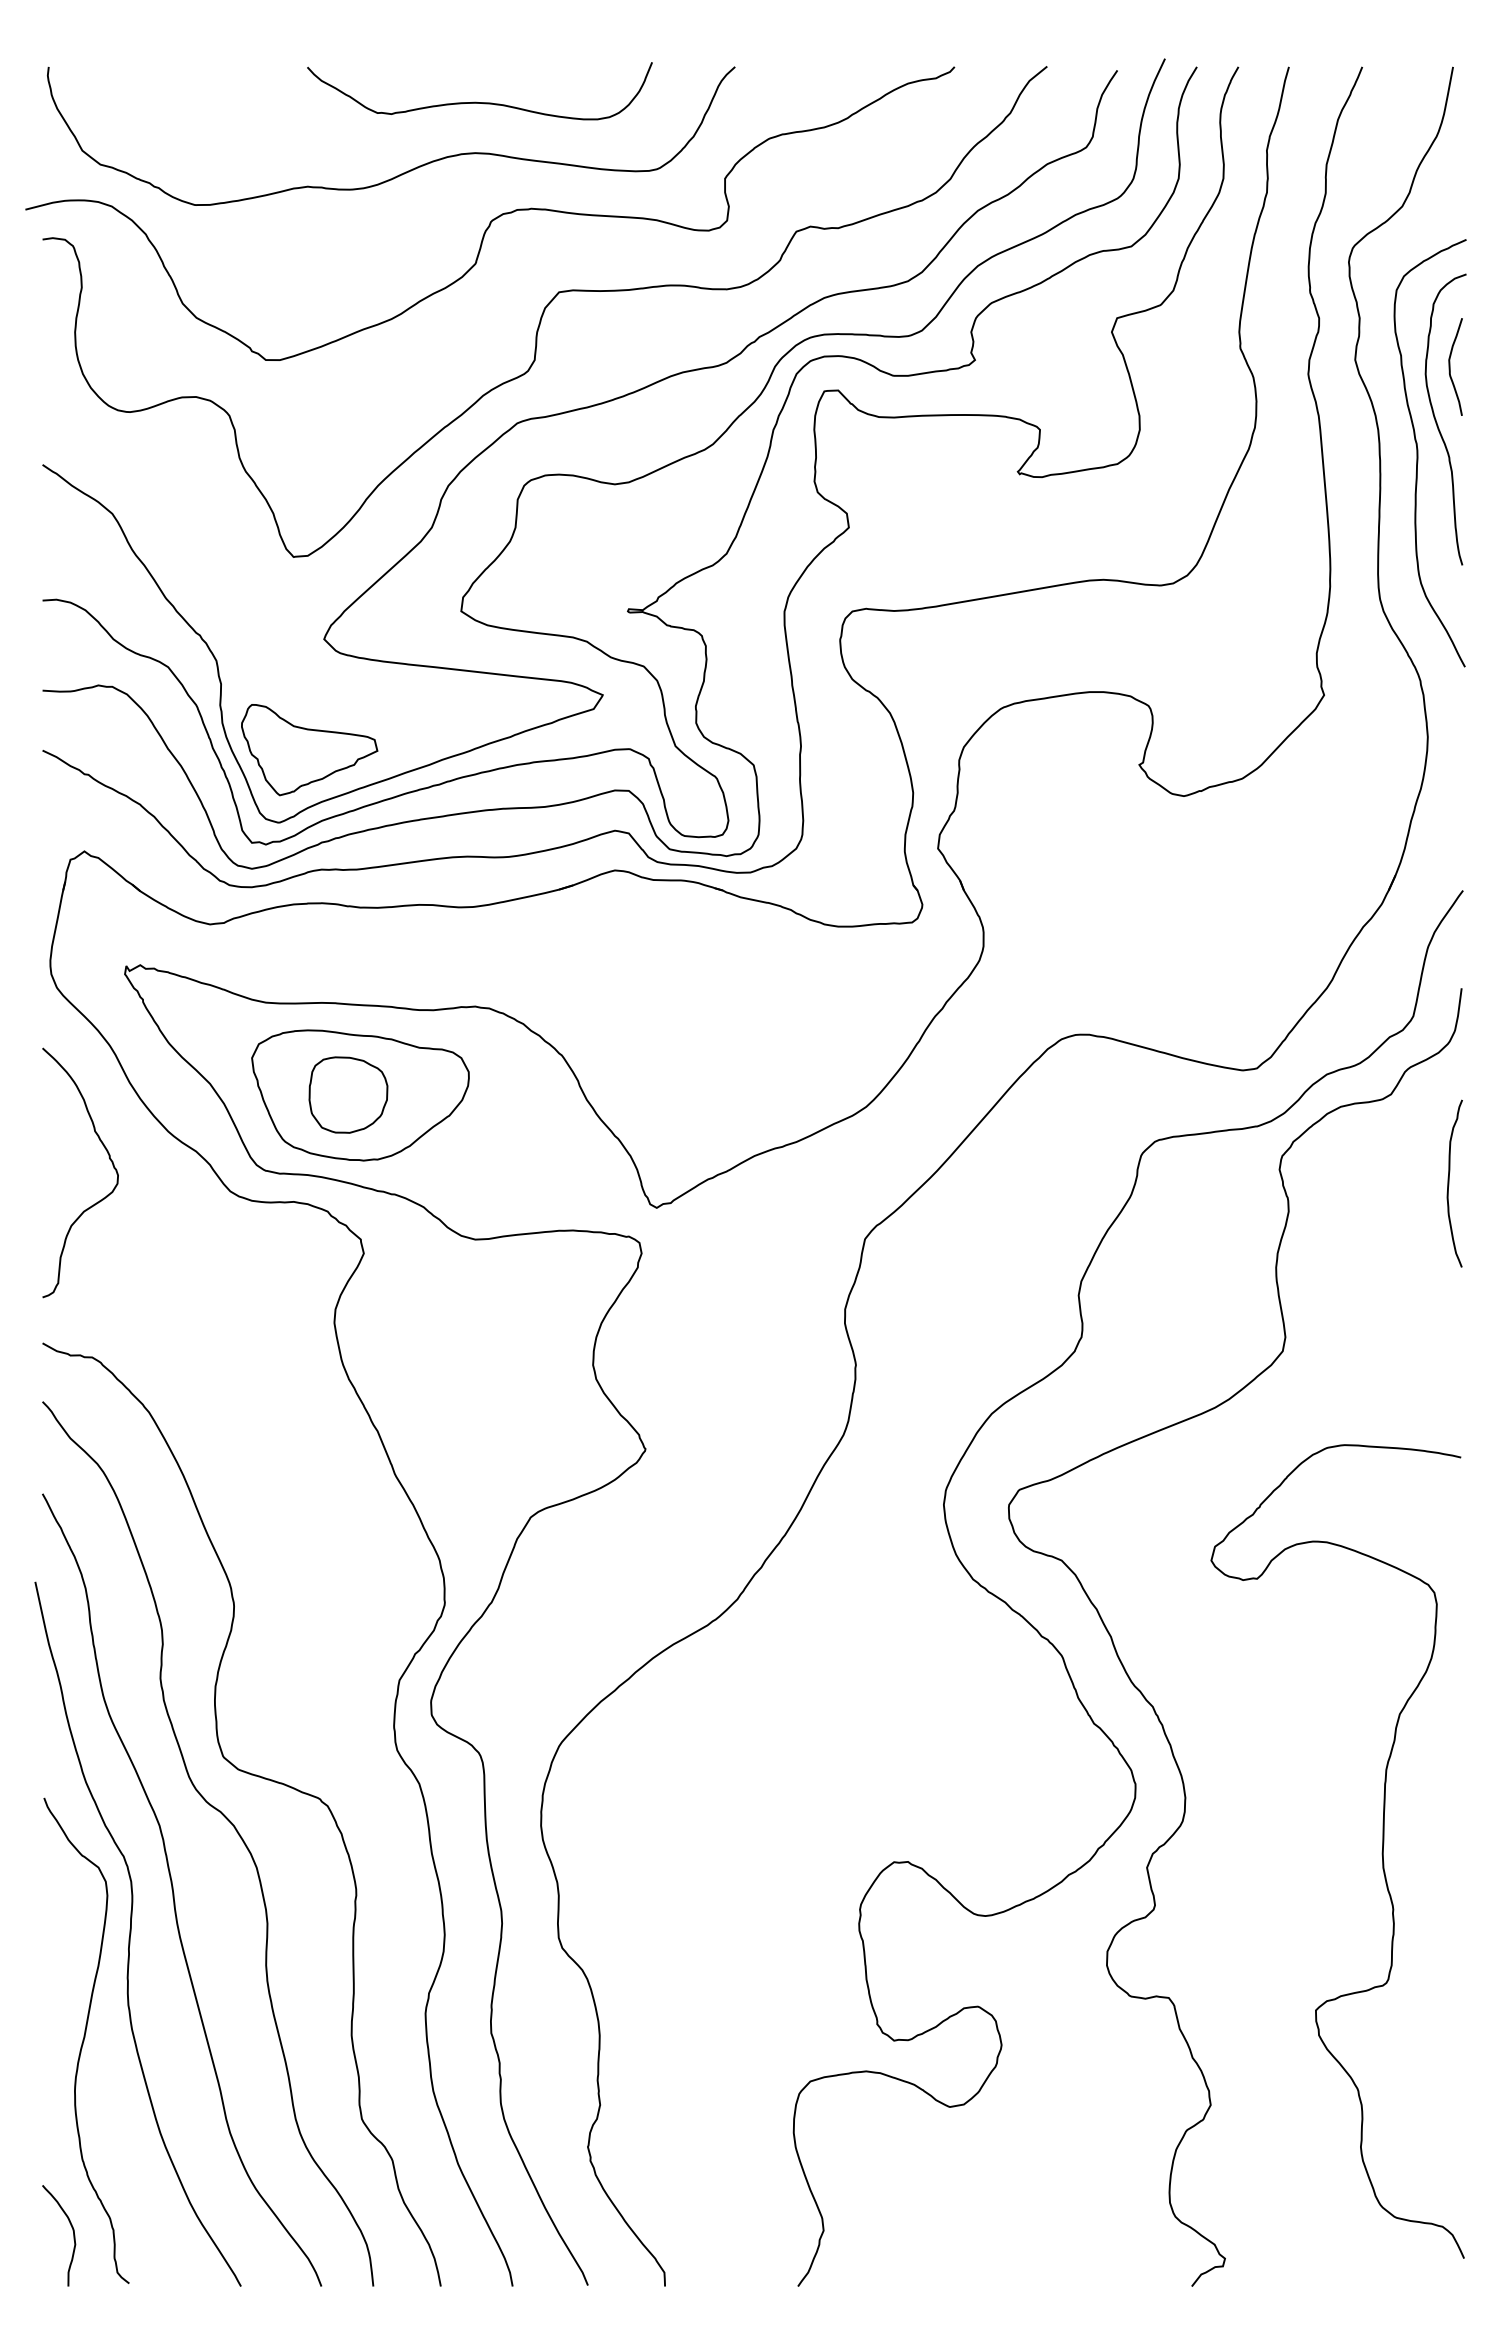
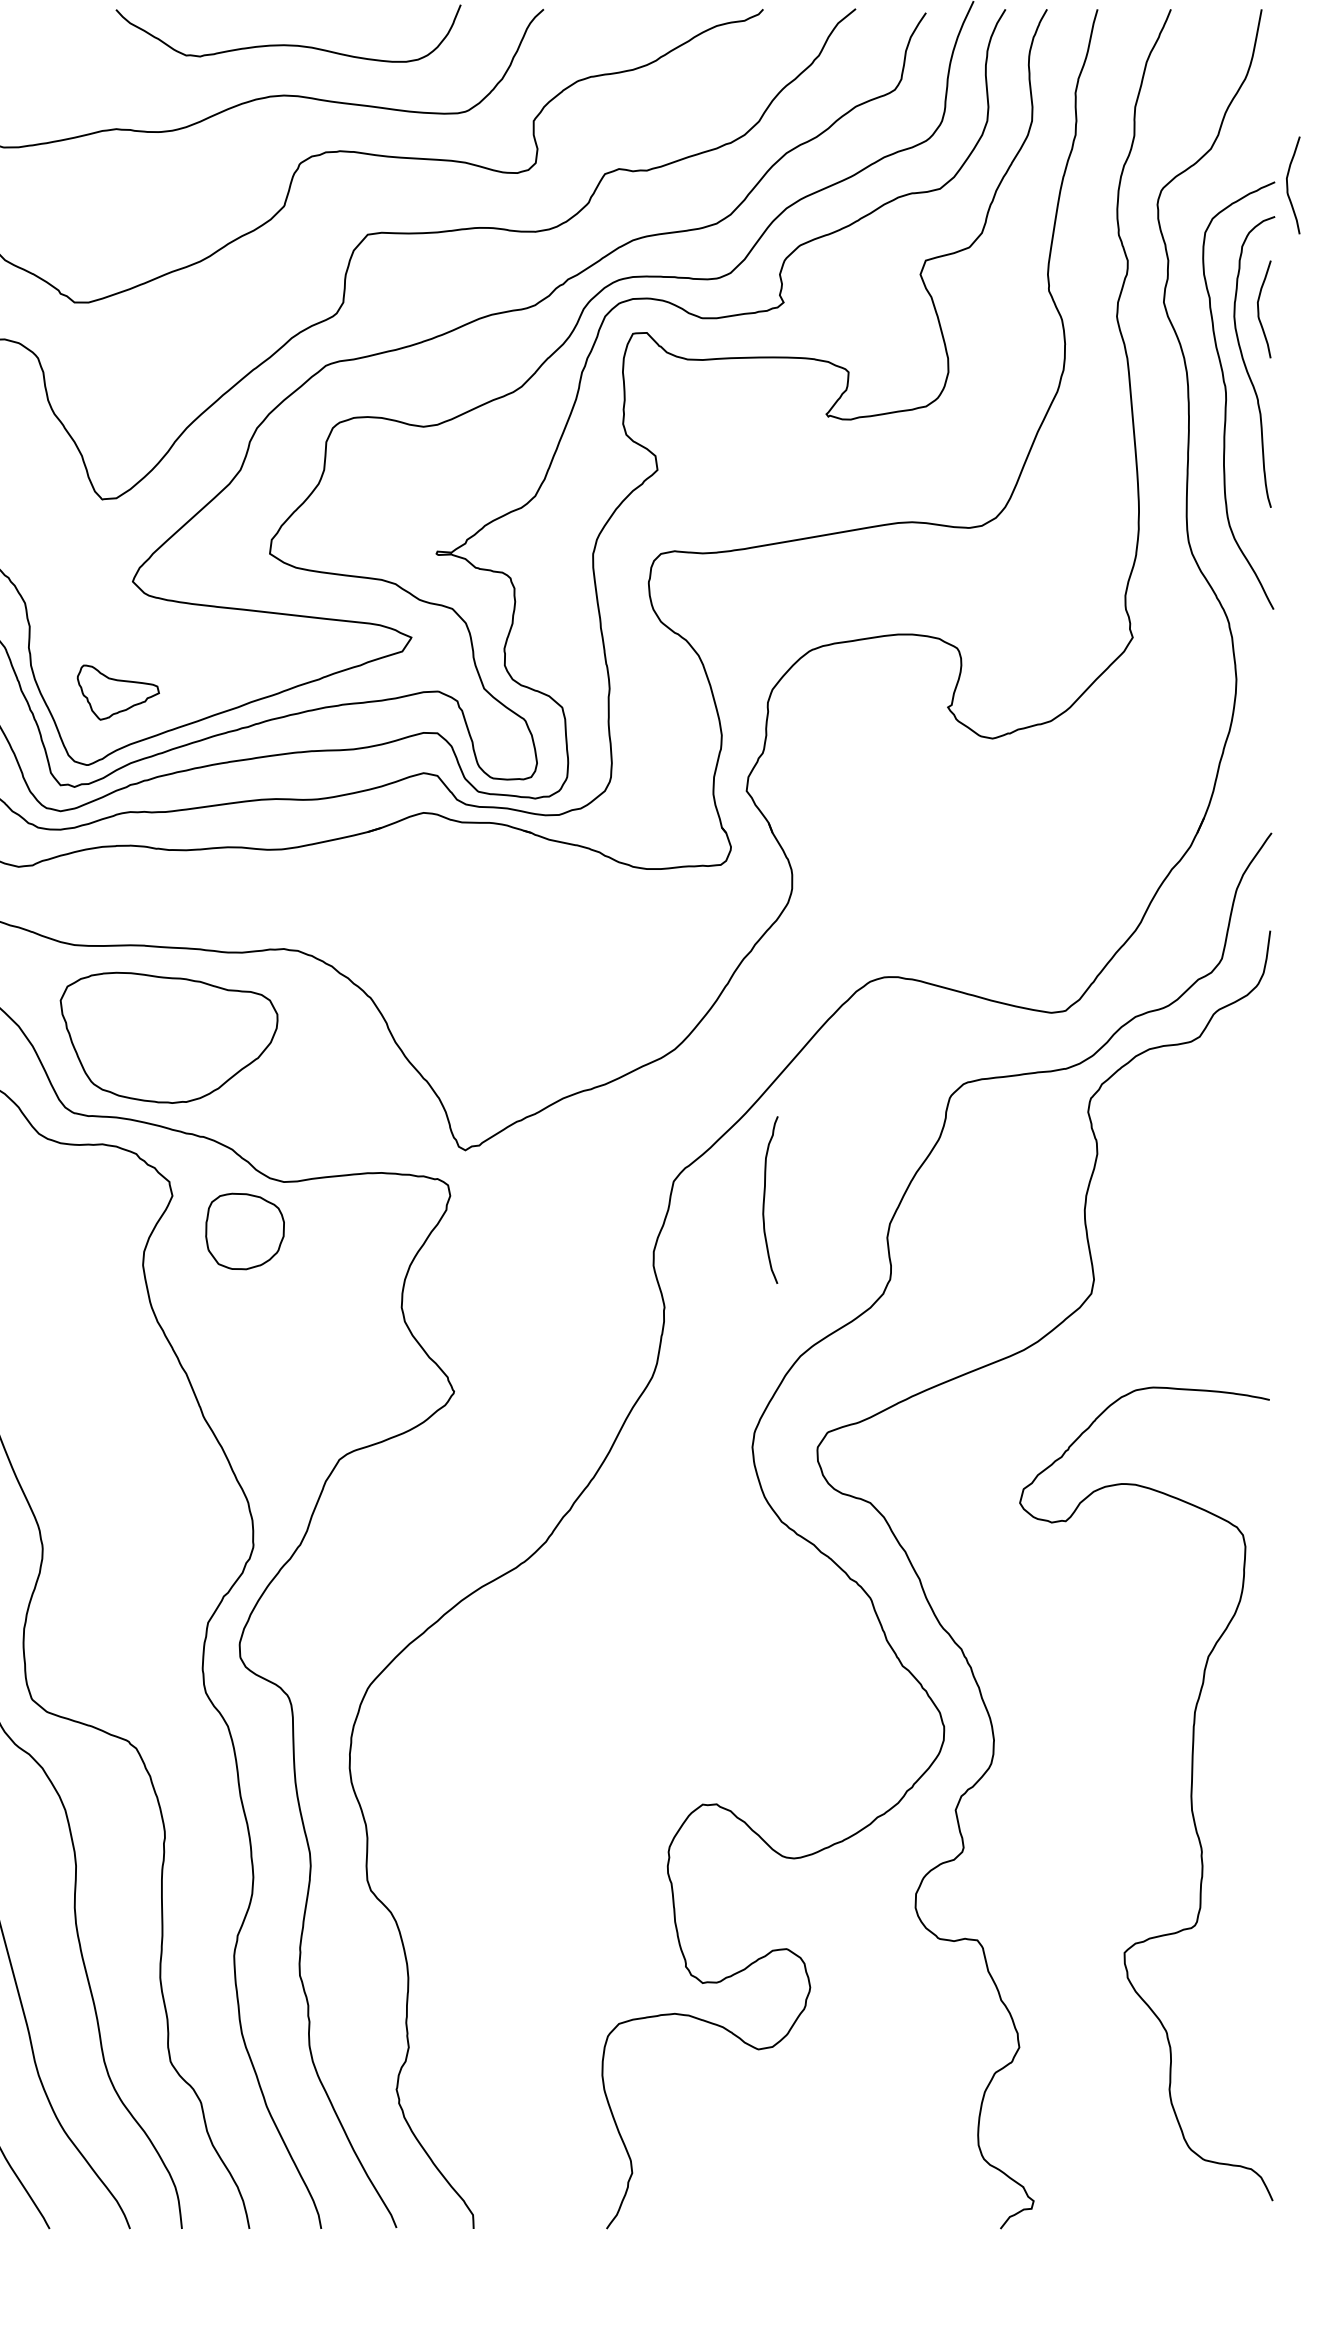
curve: (1479, 242) -> (1288, 184), added
part: (309, 750) -> (118, 692), size x0.6
part: (348, 1094) -> (245, 1230), moved
curve: (1449, 1183) -> (765, 1199), moved

